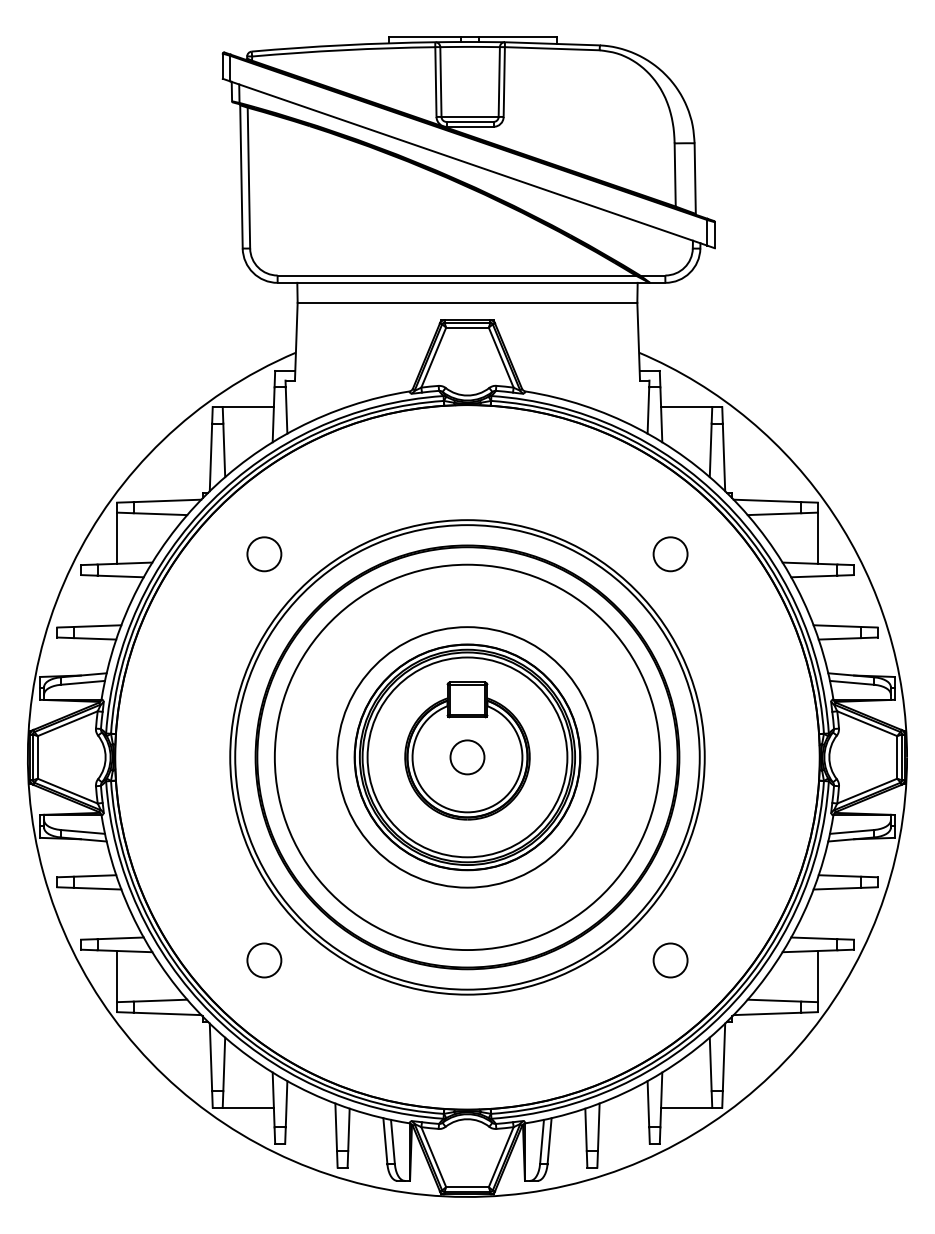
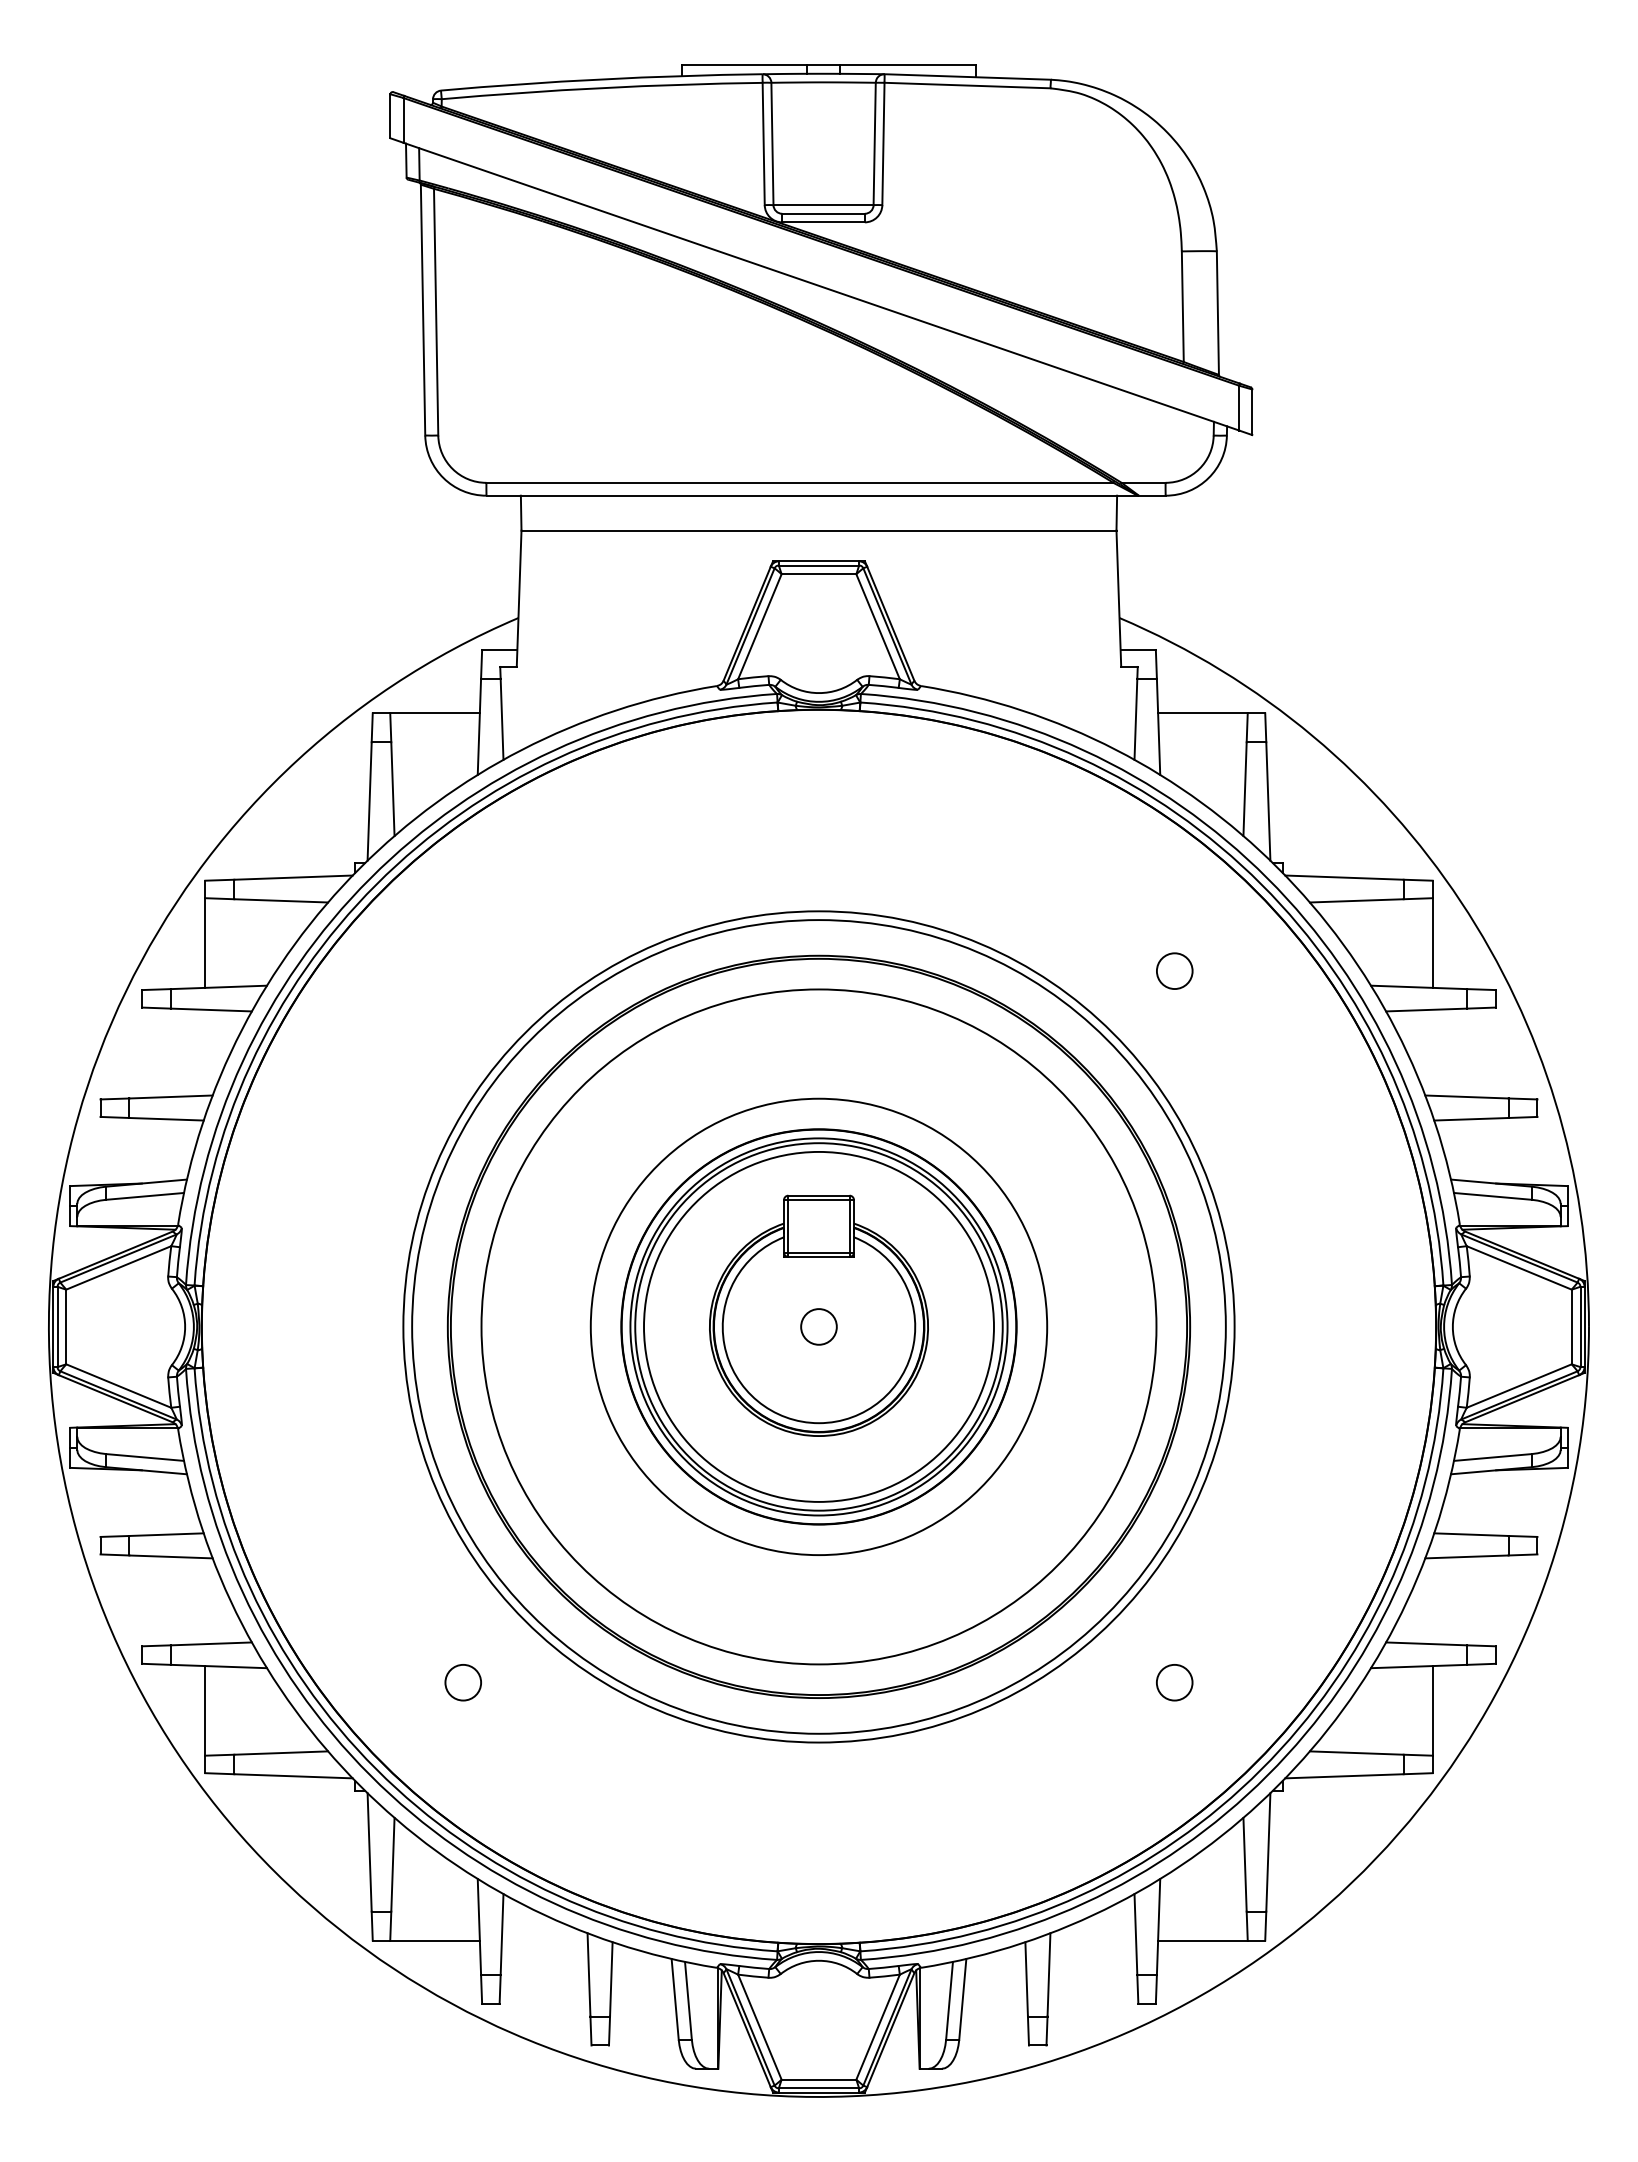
circle: (264, 554) -> (463, 971), removed
circle: (670, 554) -> (1174, 971), size x0.6
circle: (467, 757) -> (819, 1327), size x0.6
circle: (264, 960) -> (463, 1682), size x0.6
circle: (670, 960) -> (1174, 1682), size x0.6

